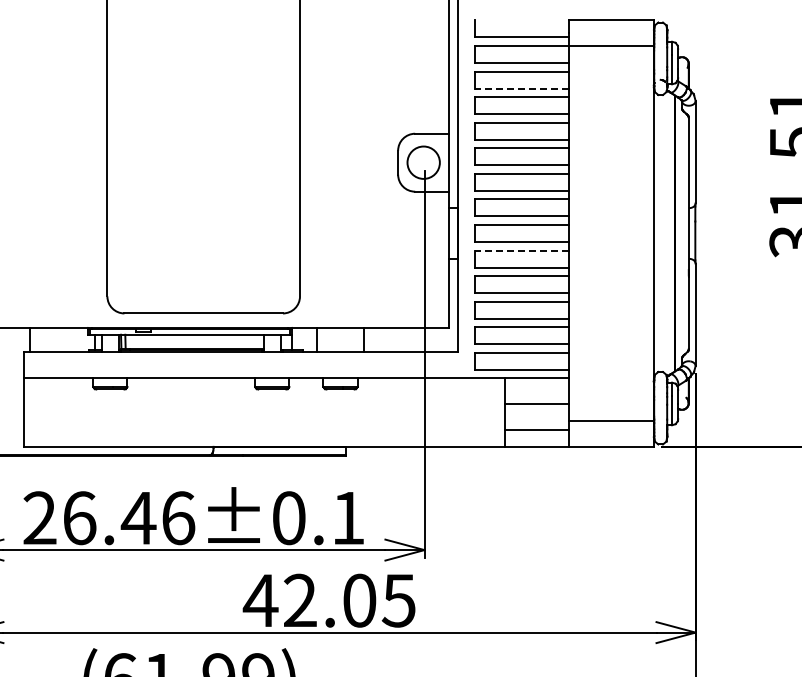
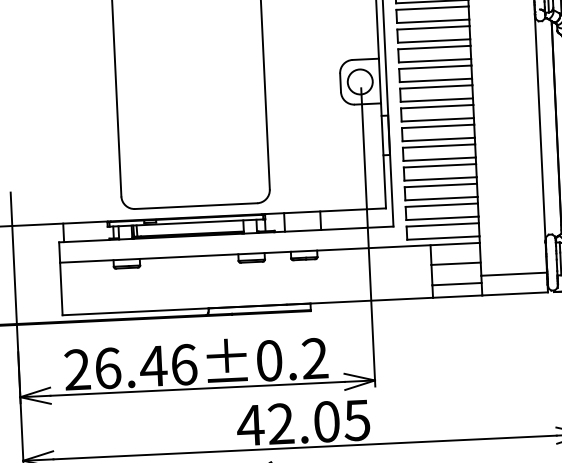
line: (521, 88) -> (432, 21), dashed -> solid
line: (521, 250) -> (438, 146), dashed -> solid
text: (348, 517) -> (315, 358), 26.46±0.1 -> 26.46±0.2

